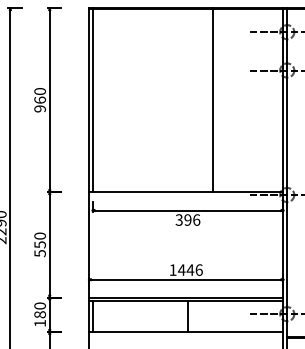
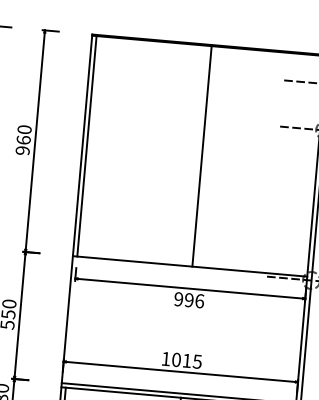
line: (213, 100) -> (202, 156), moved
text: (178, 219) -> (177, 298), 396 -> 996
text: (189, 269) -> (185, 360), 1446 -> 1015

